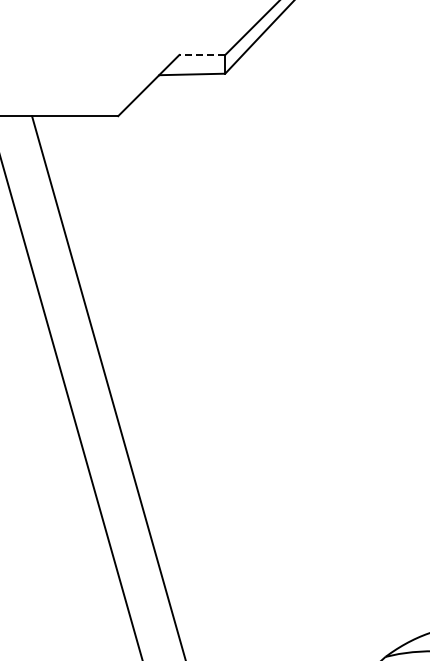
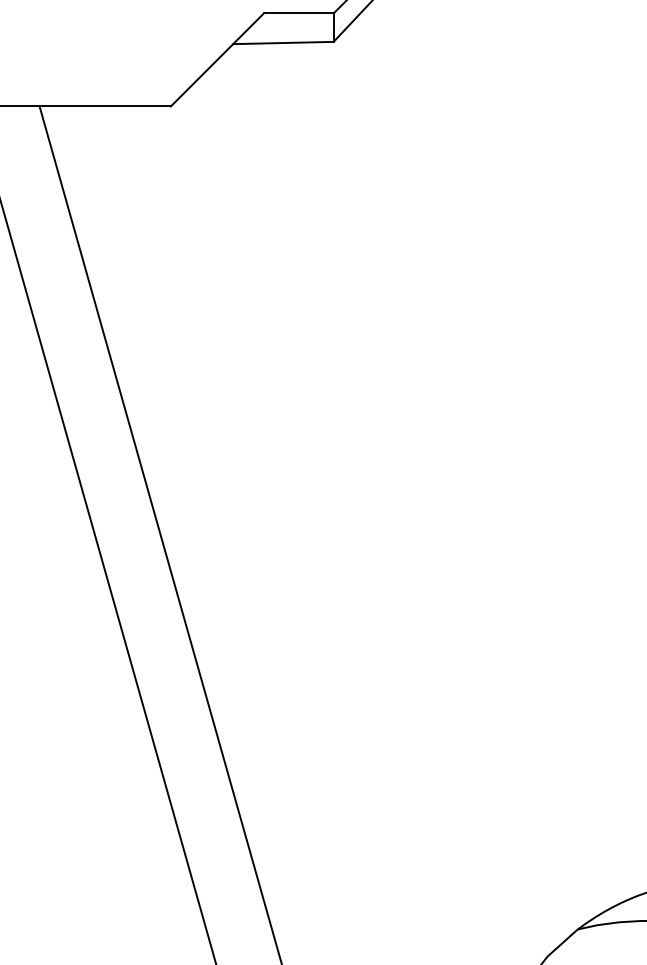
line: (202, 55) -> (299, 14), dashed -> solid

